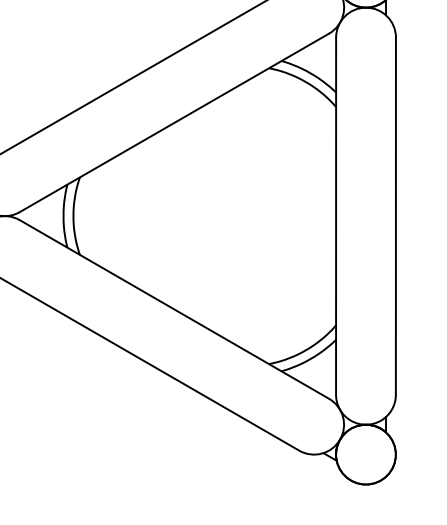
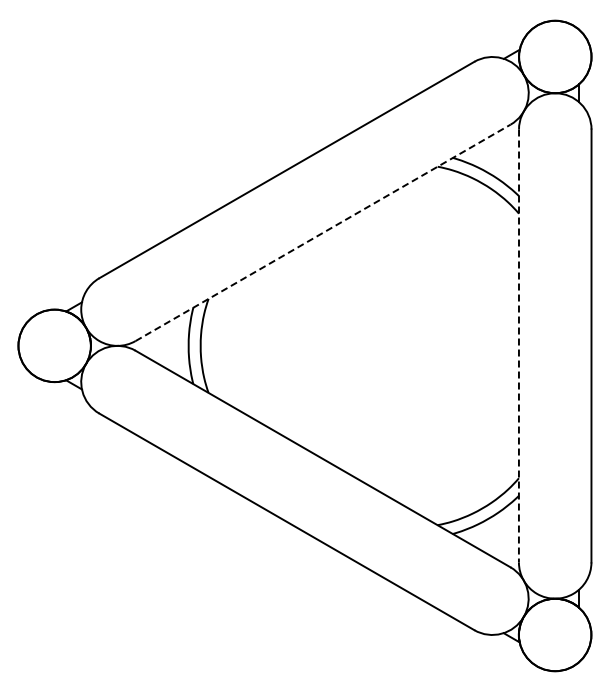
line: (174, 122) -> (323, 232), solid -> dashed
line: (335, 216) -> (518, 346), solid -> dashed

